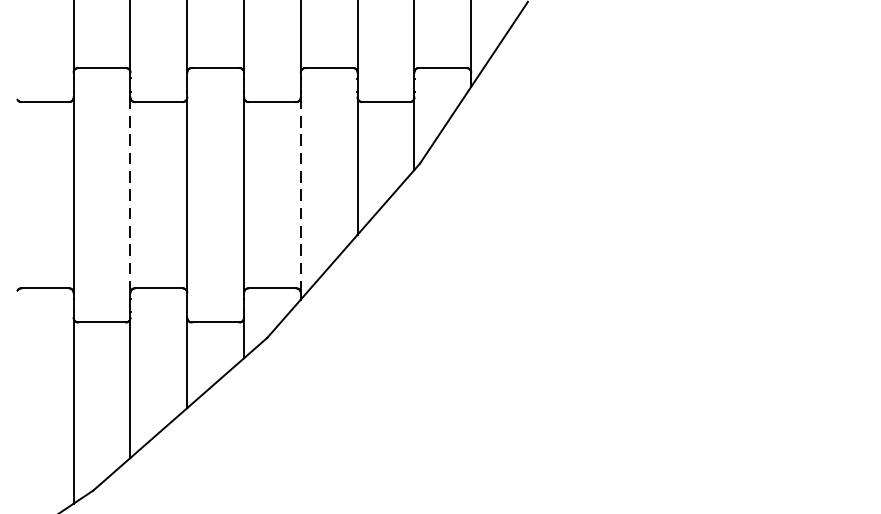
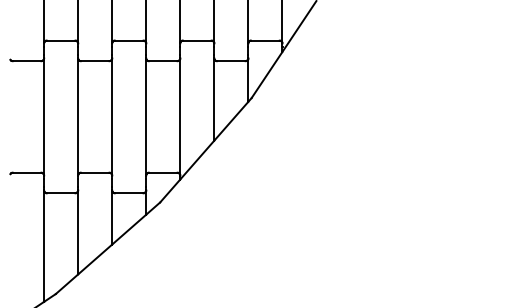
line: (131, 194) -> (78, 116), dashed -> solid
line: (301, 194) -> (180, 116), dashed -> solid

